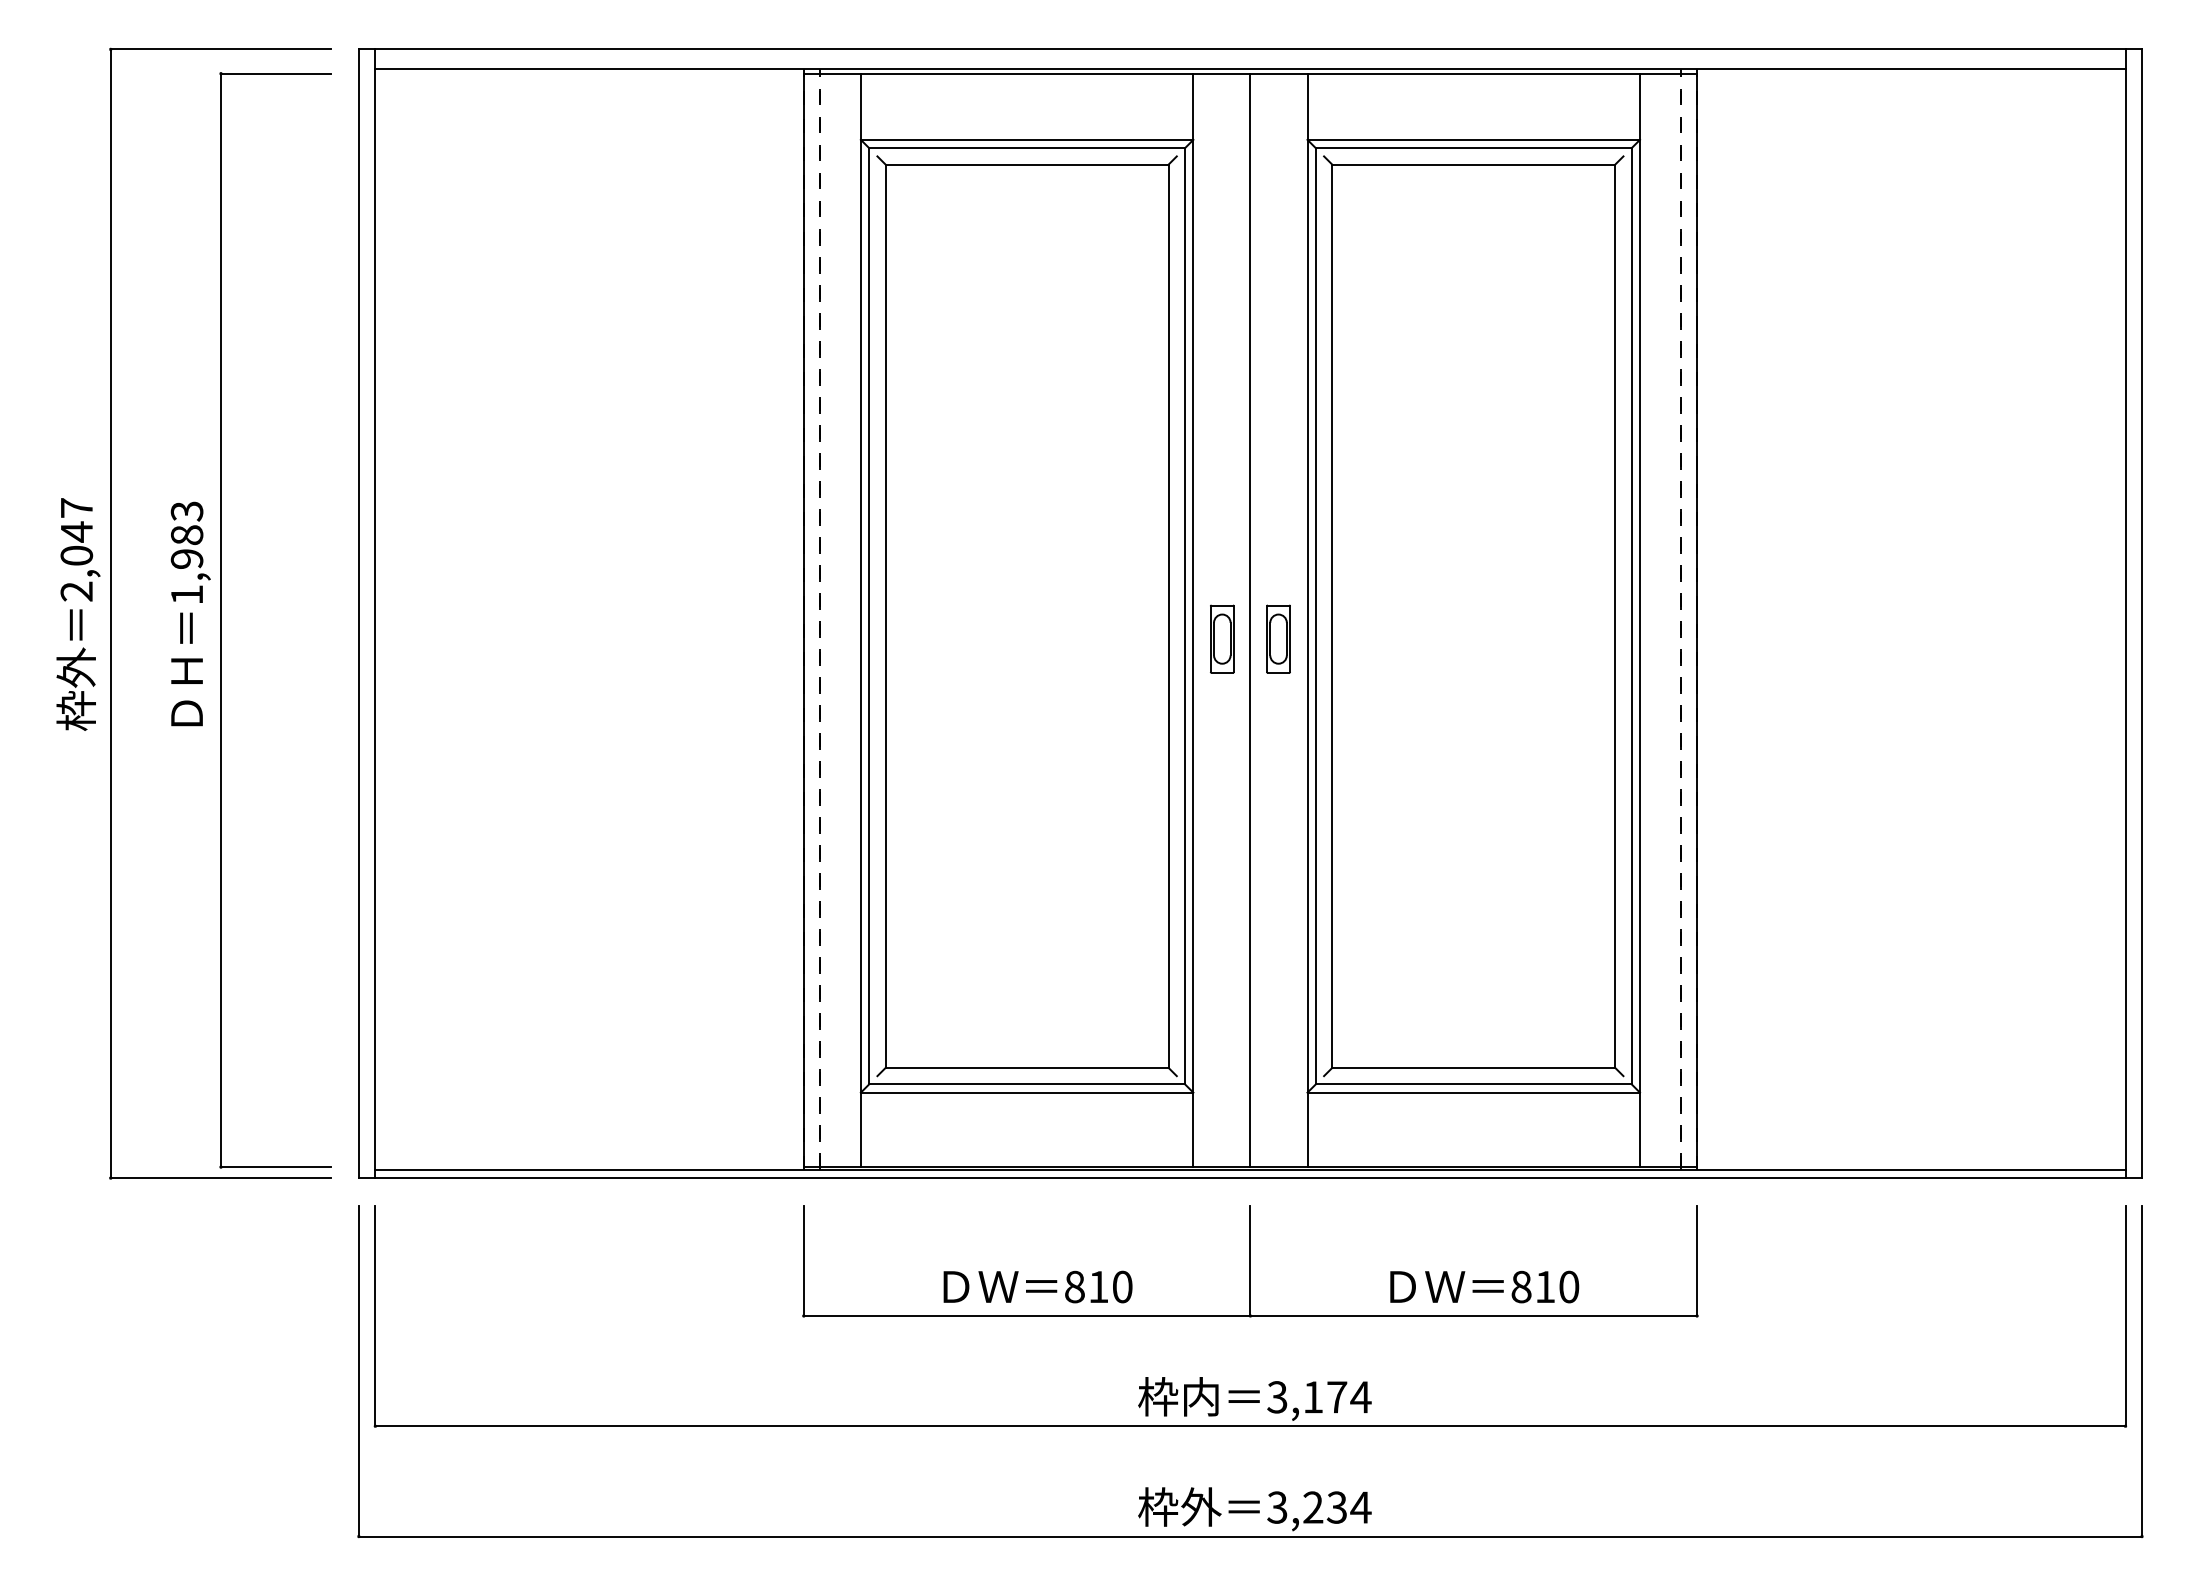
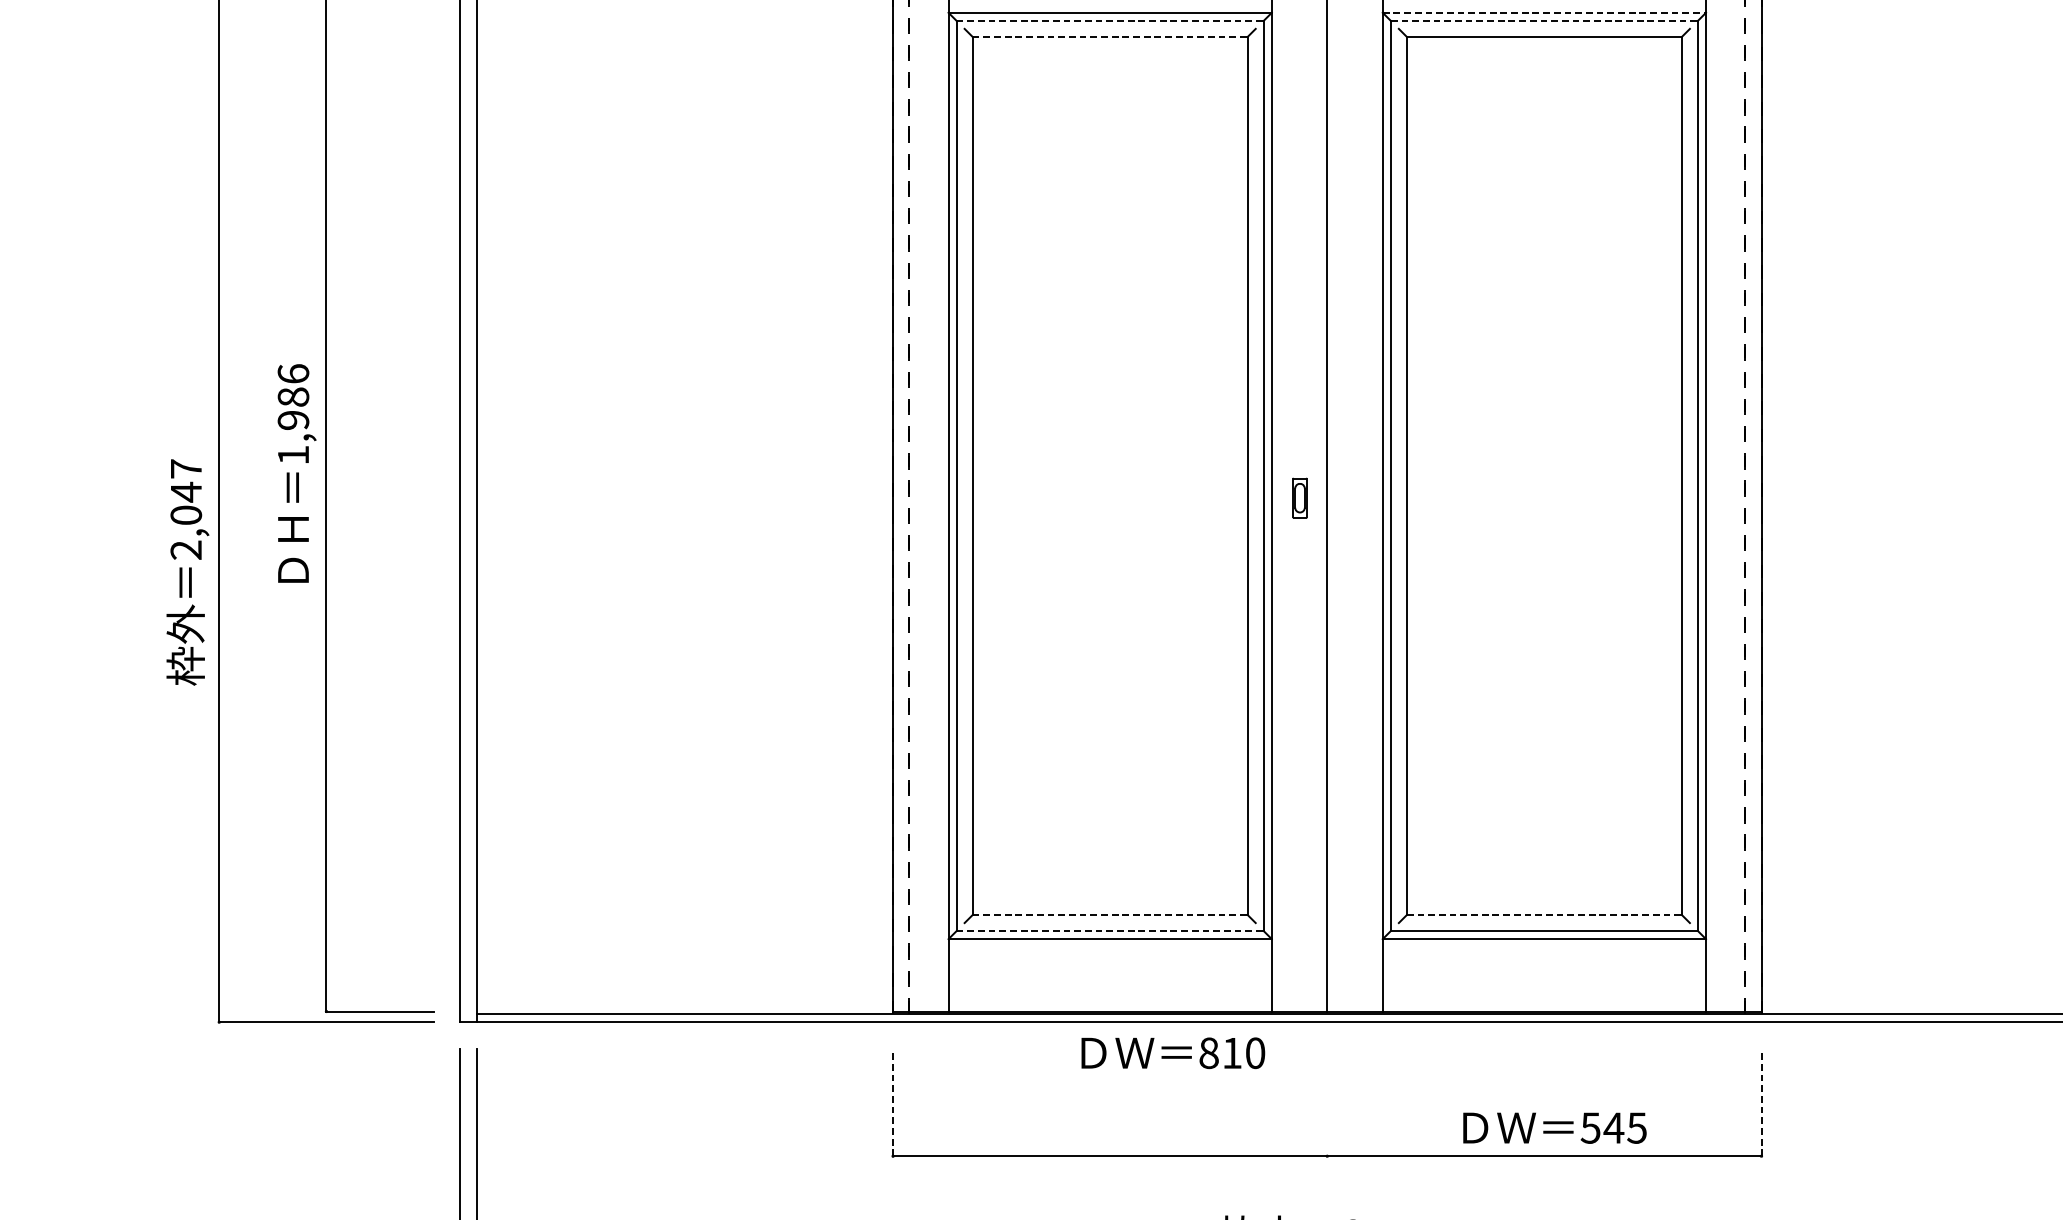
line: (1474, 139) -> (1545, 12), solid -> dashed
line: (1027, 148) -> (1110, 21), solid -> dashed
line: (1473, 148) -> (1544, 21), solid -> dashed
line: (1027, 164) -> (1110, 36), solid -> dashed
text: (186, 511) -> (292, 374), 1,983 -> 1,986
text: (78, 614) -> (187, 572), moved
part: (1222, 638) -> (1300, 497), size x0.6
part: (1278, 638) -> (1354, 497), removed
line: (1027, 1067) -> (1110, 914), solid -> dashed
line: (1474, 1067) -> (1545, 914), solid -> dashed
line: (1027, 1084) -> (1110, 931), solid -> dashed
line: (803, 1260) -> (892, 1102), solid -> dashed
line: (1250, 1260) -> (1327, 1102), removed
line: (1697, 1260) -> (1761, 1102), solid -> dashed
text: (1037, 1286) -> (1172, 1052), moved
text: (1545, 1286) -> (1614, 1127), 810 -> 545

